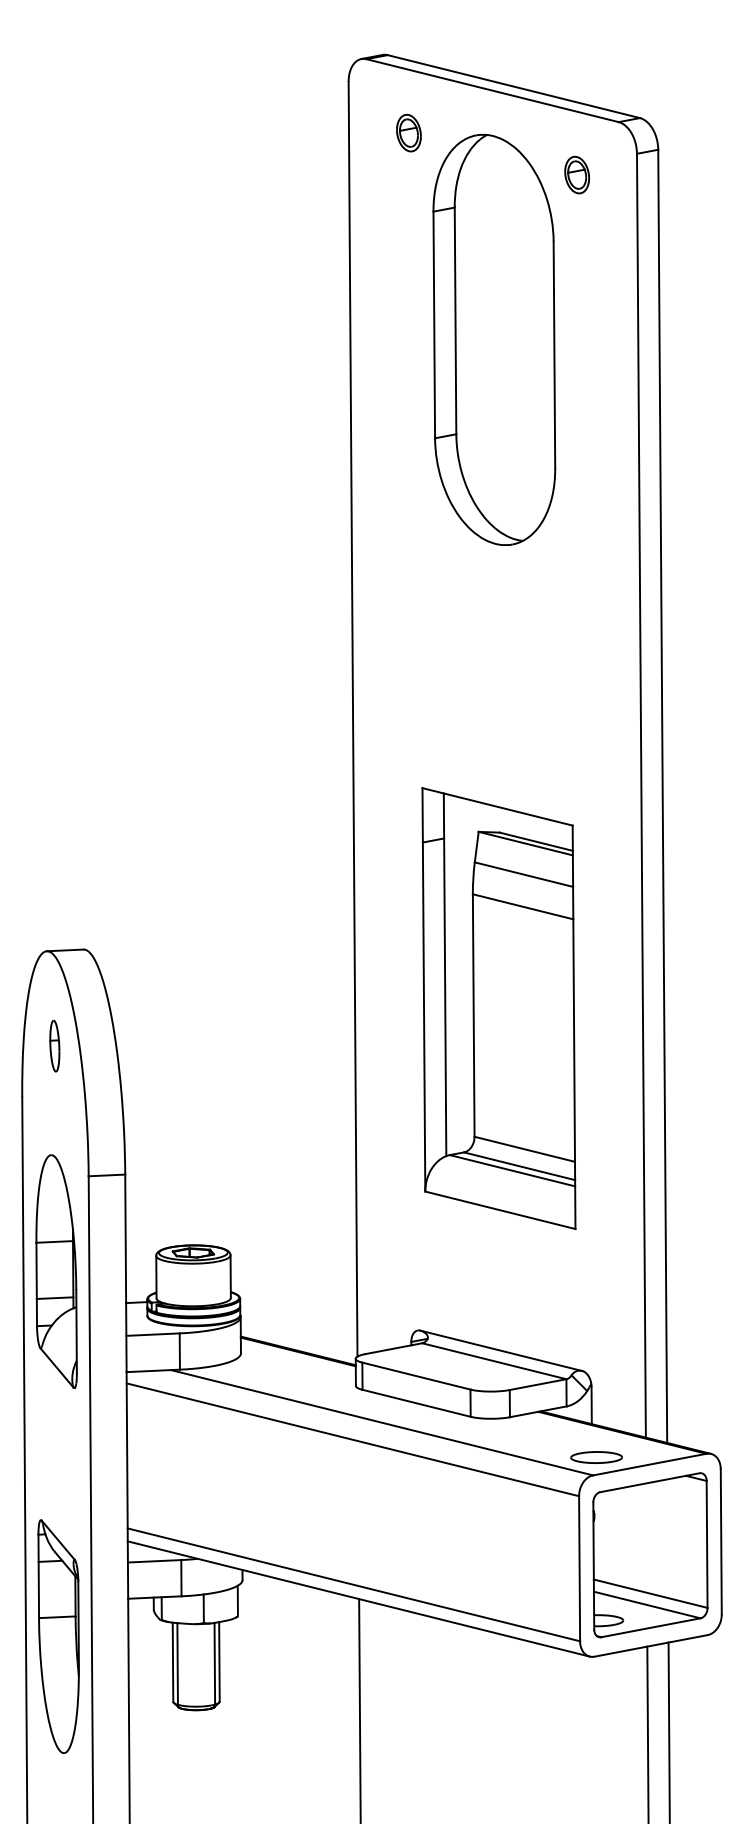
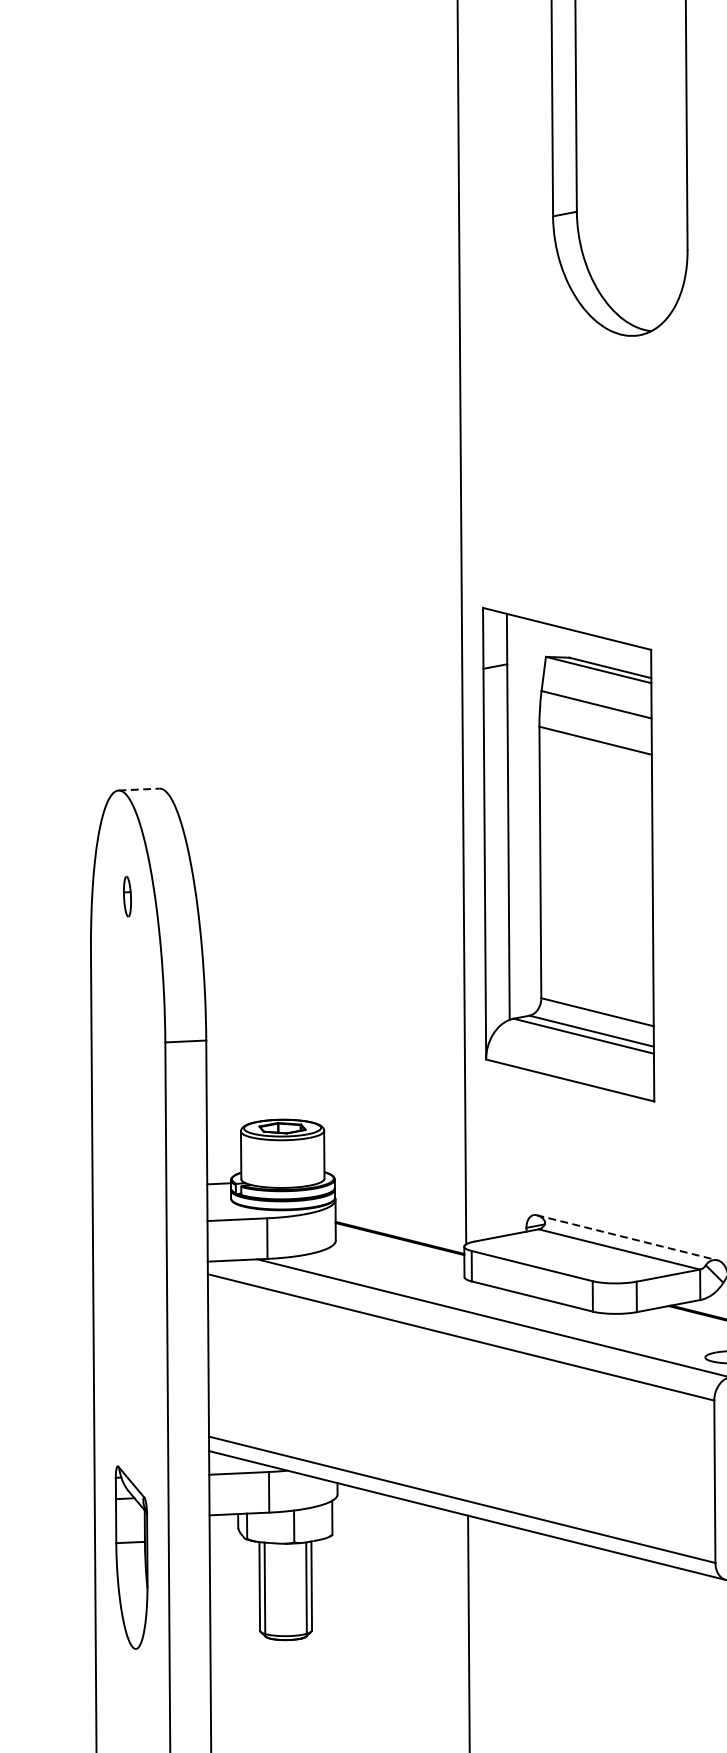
line: (65, 950) -> (139, 789), solid -> dashed
part: (498, 1008) -> (568, 854), moved
part: (54, 1045) -> (127, 896), size x0.7
part: (56, 1271) -> (129, 1149), removed
line: (501, 1350) -> (627, 1237), solid -> dashed
part: (58, 1636) -> (131, 1557), size x0.7

